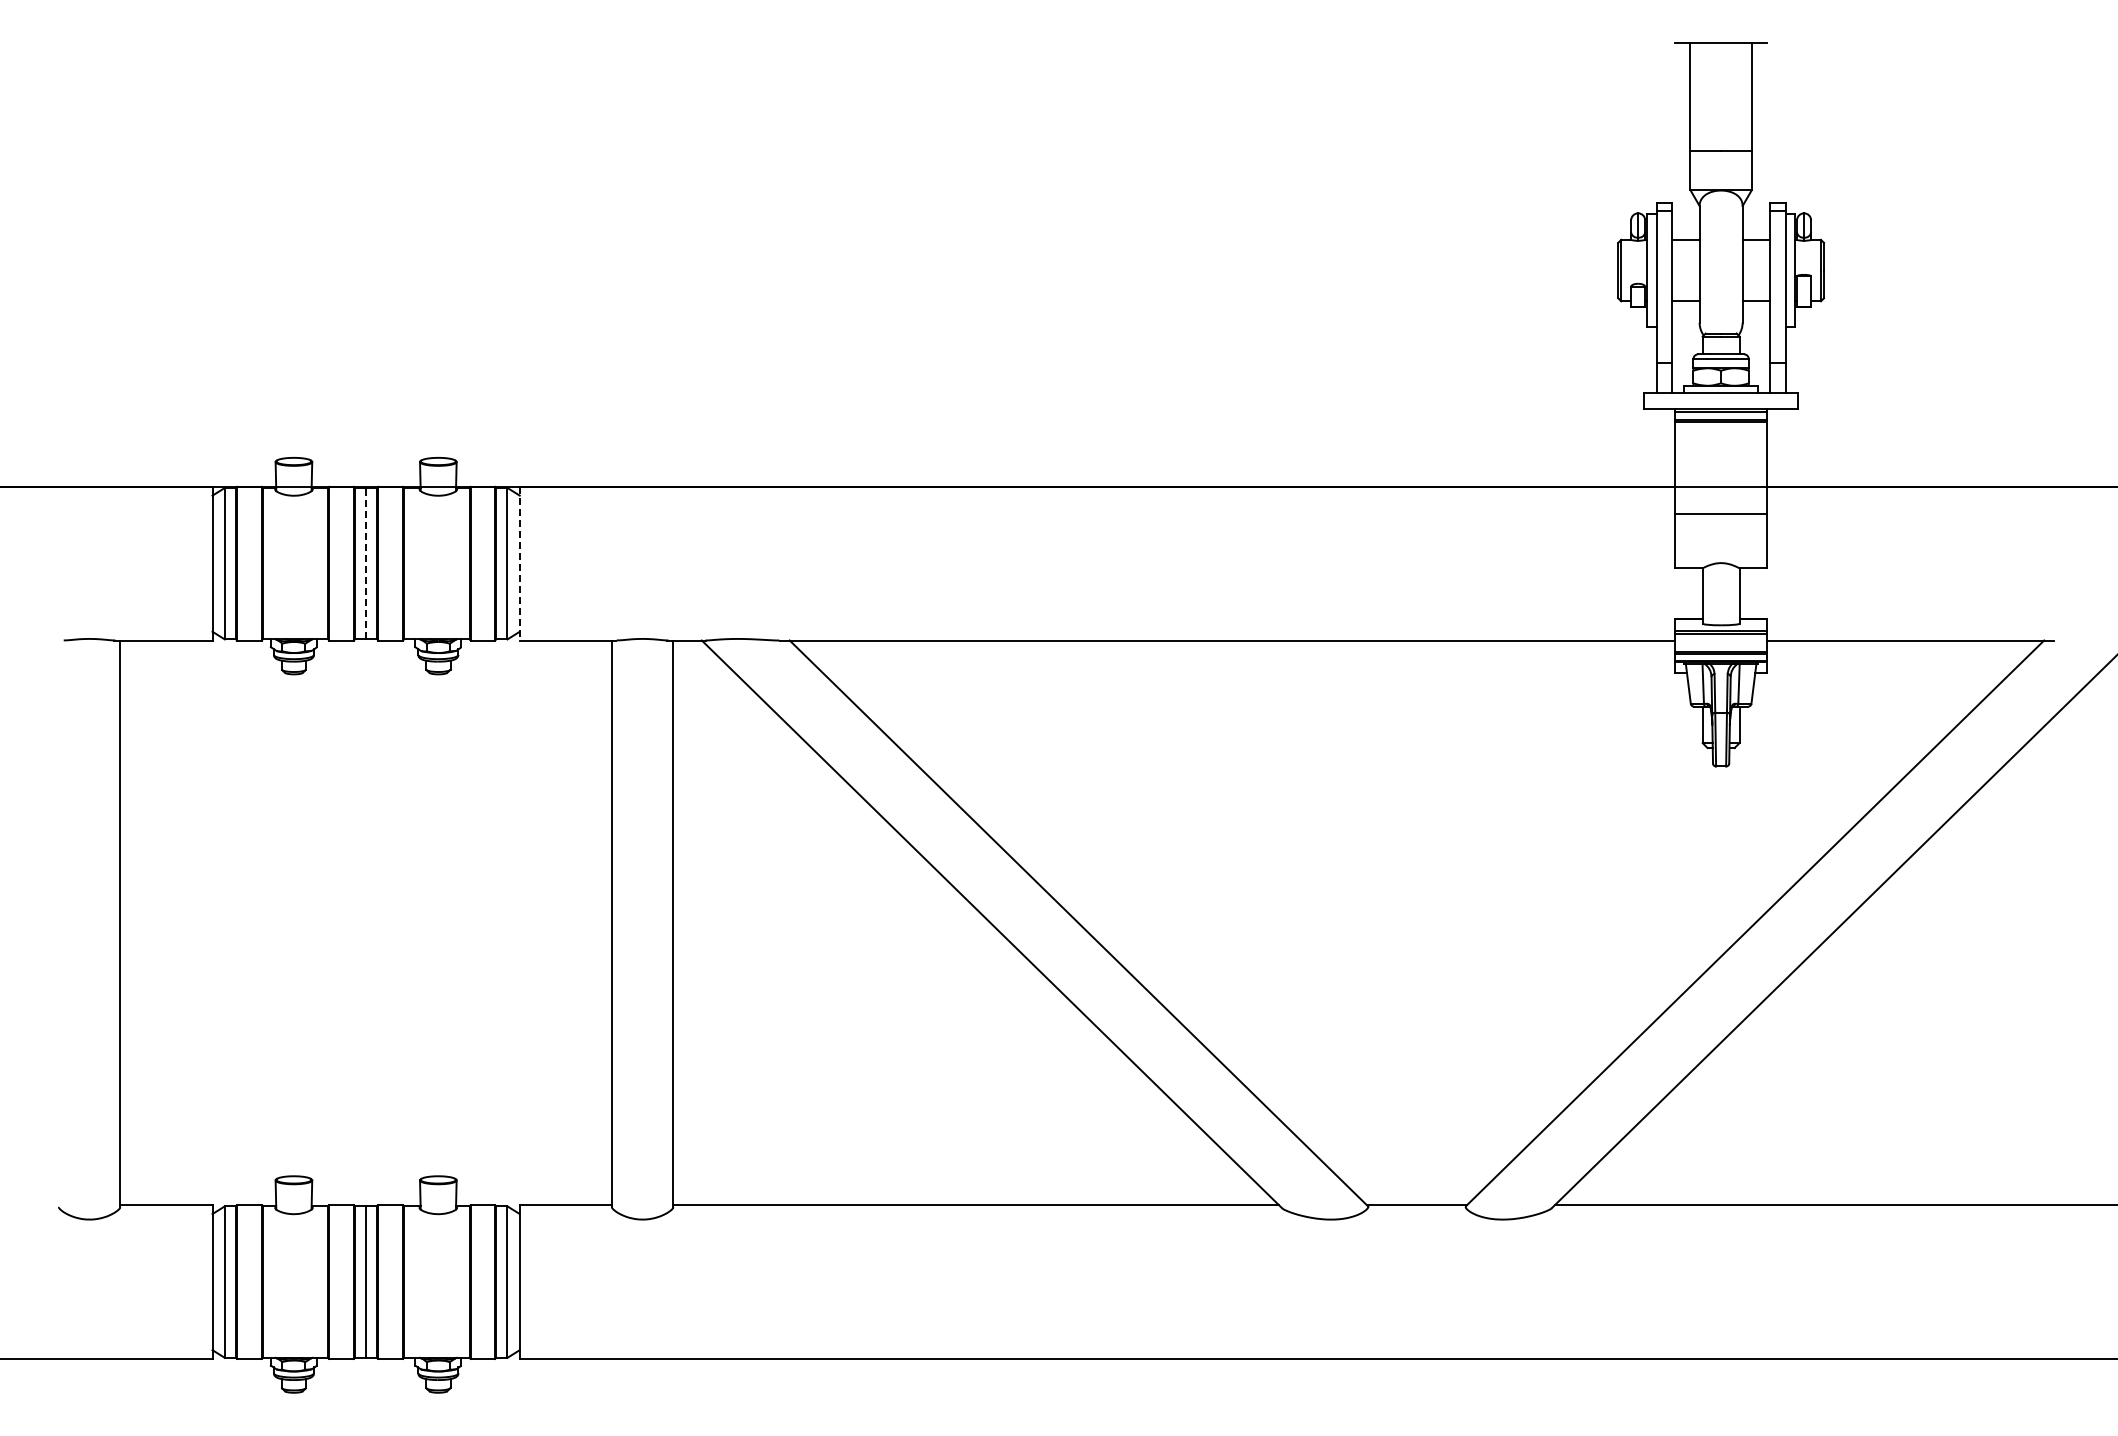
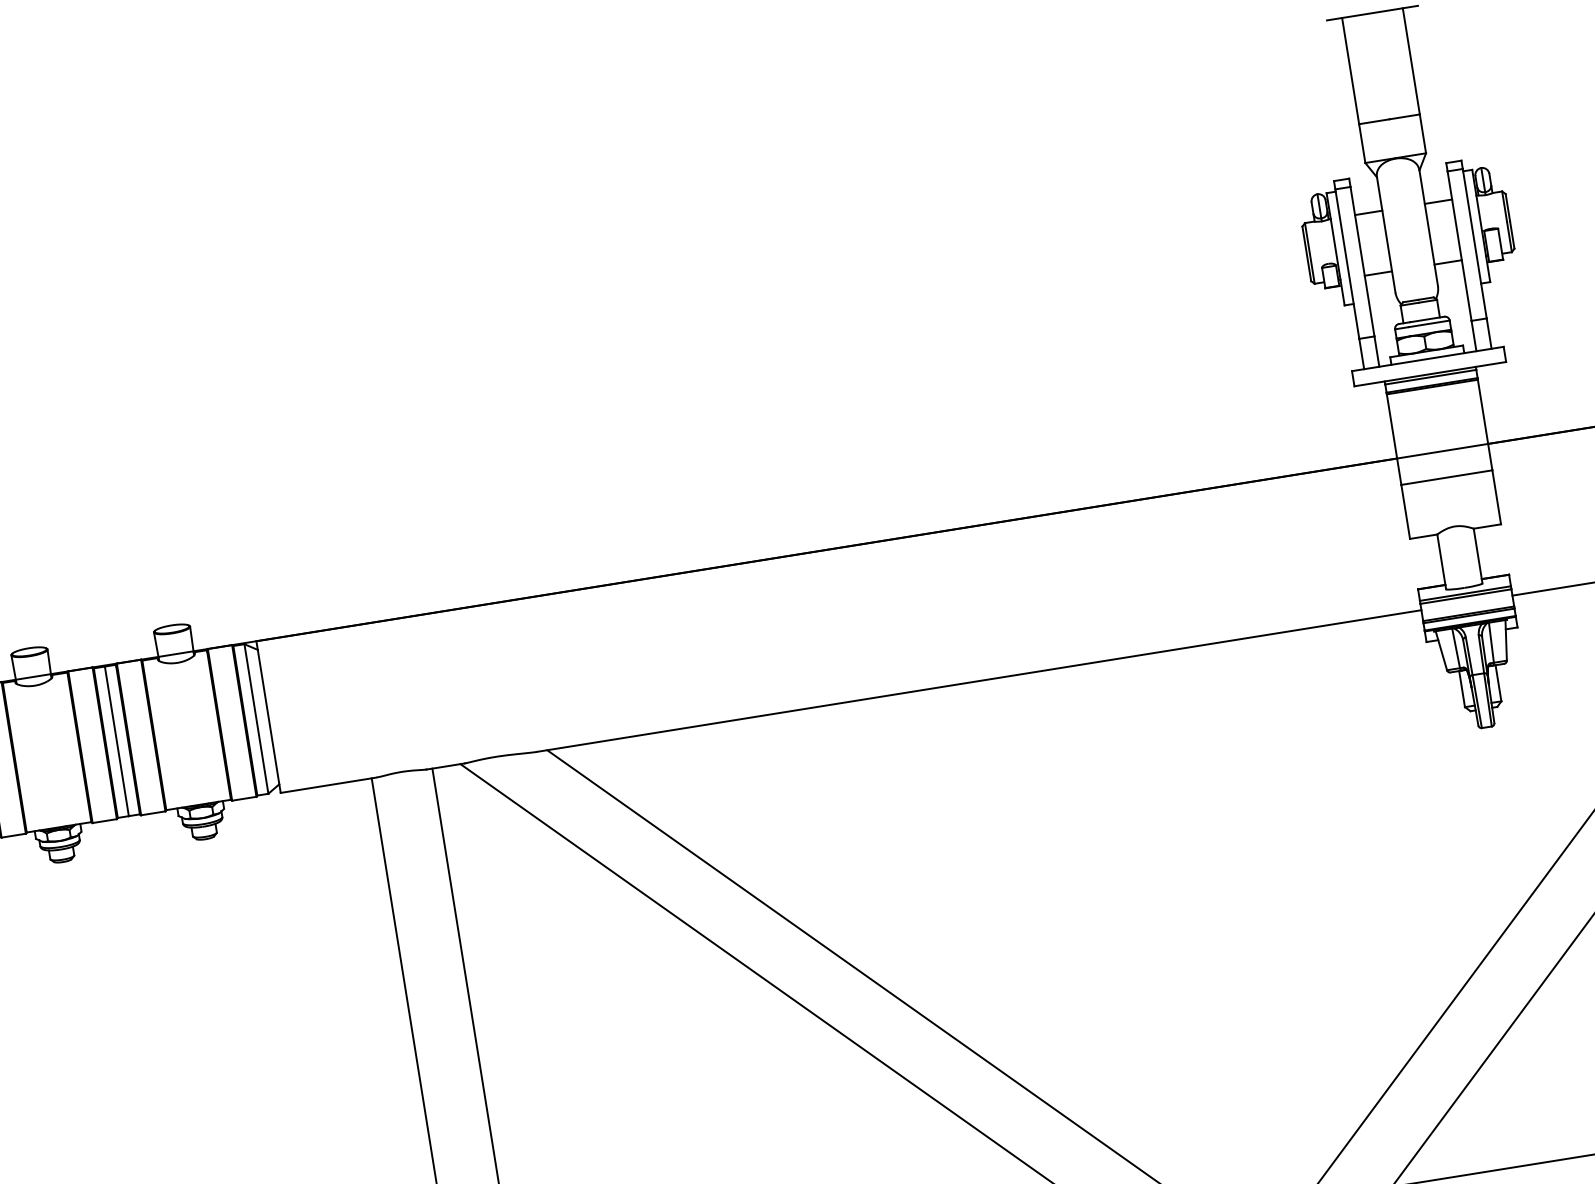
line: (366, 563) -> (117, 741), dashed -> solid
line: (519, 563) -> (268, 716), dashed -> solid

